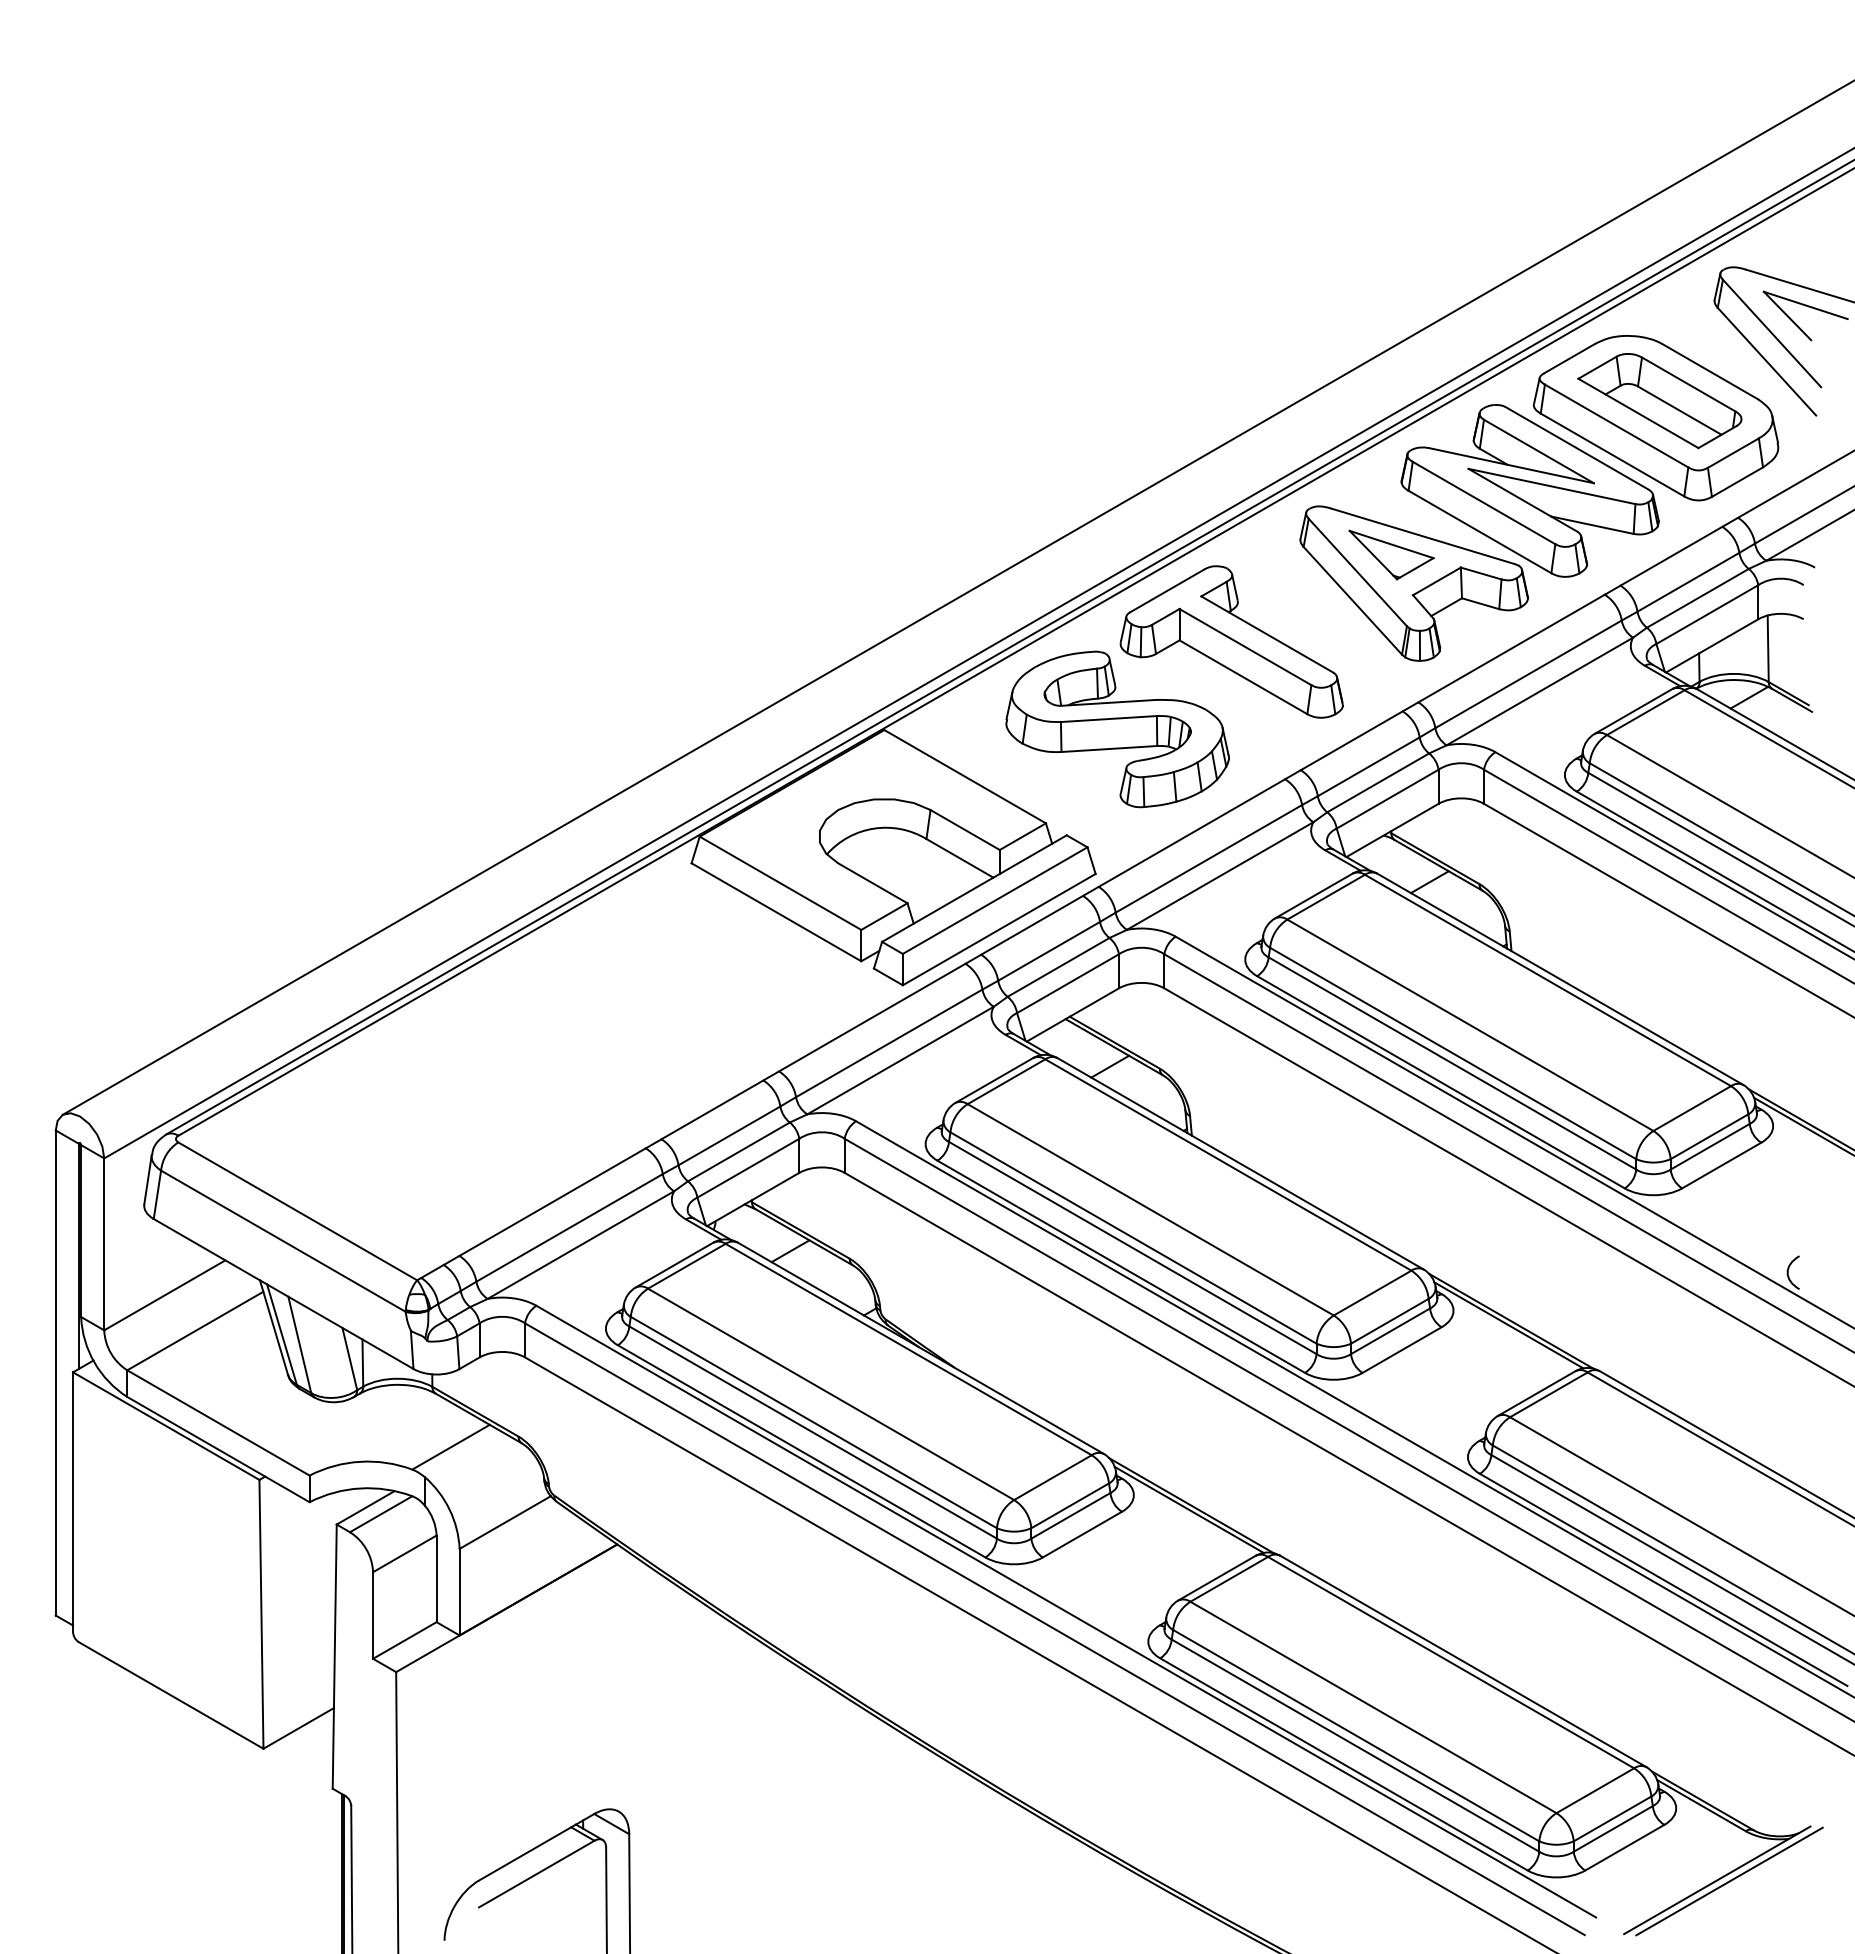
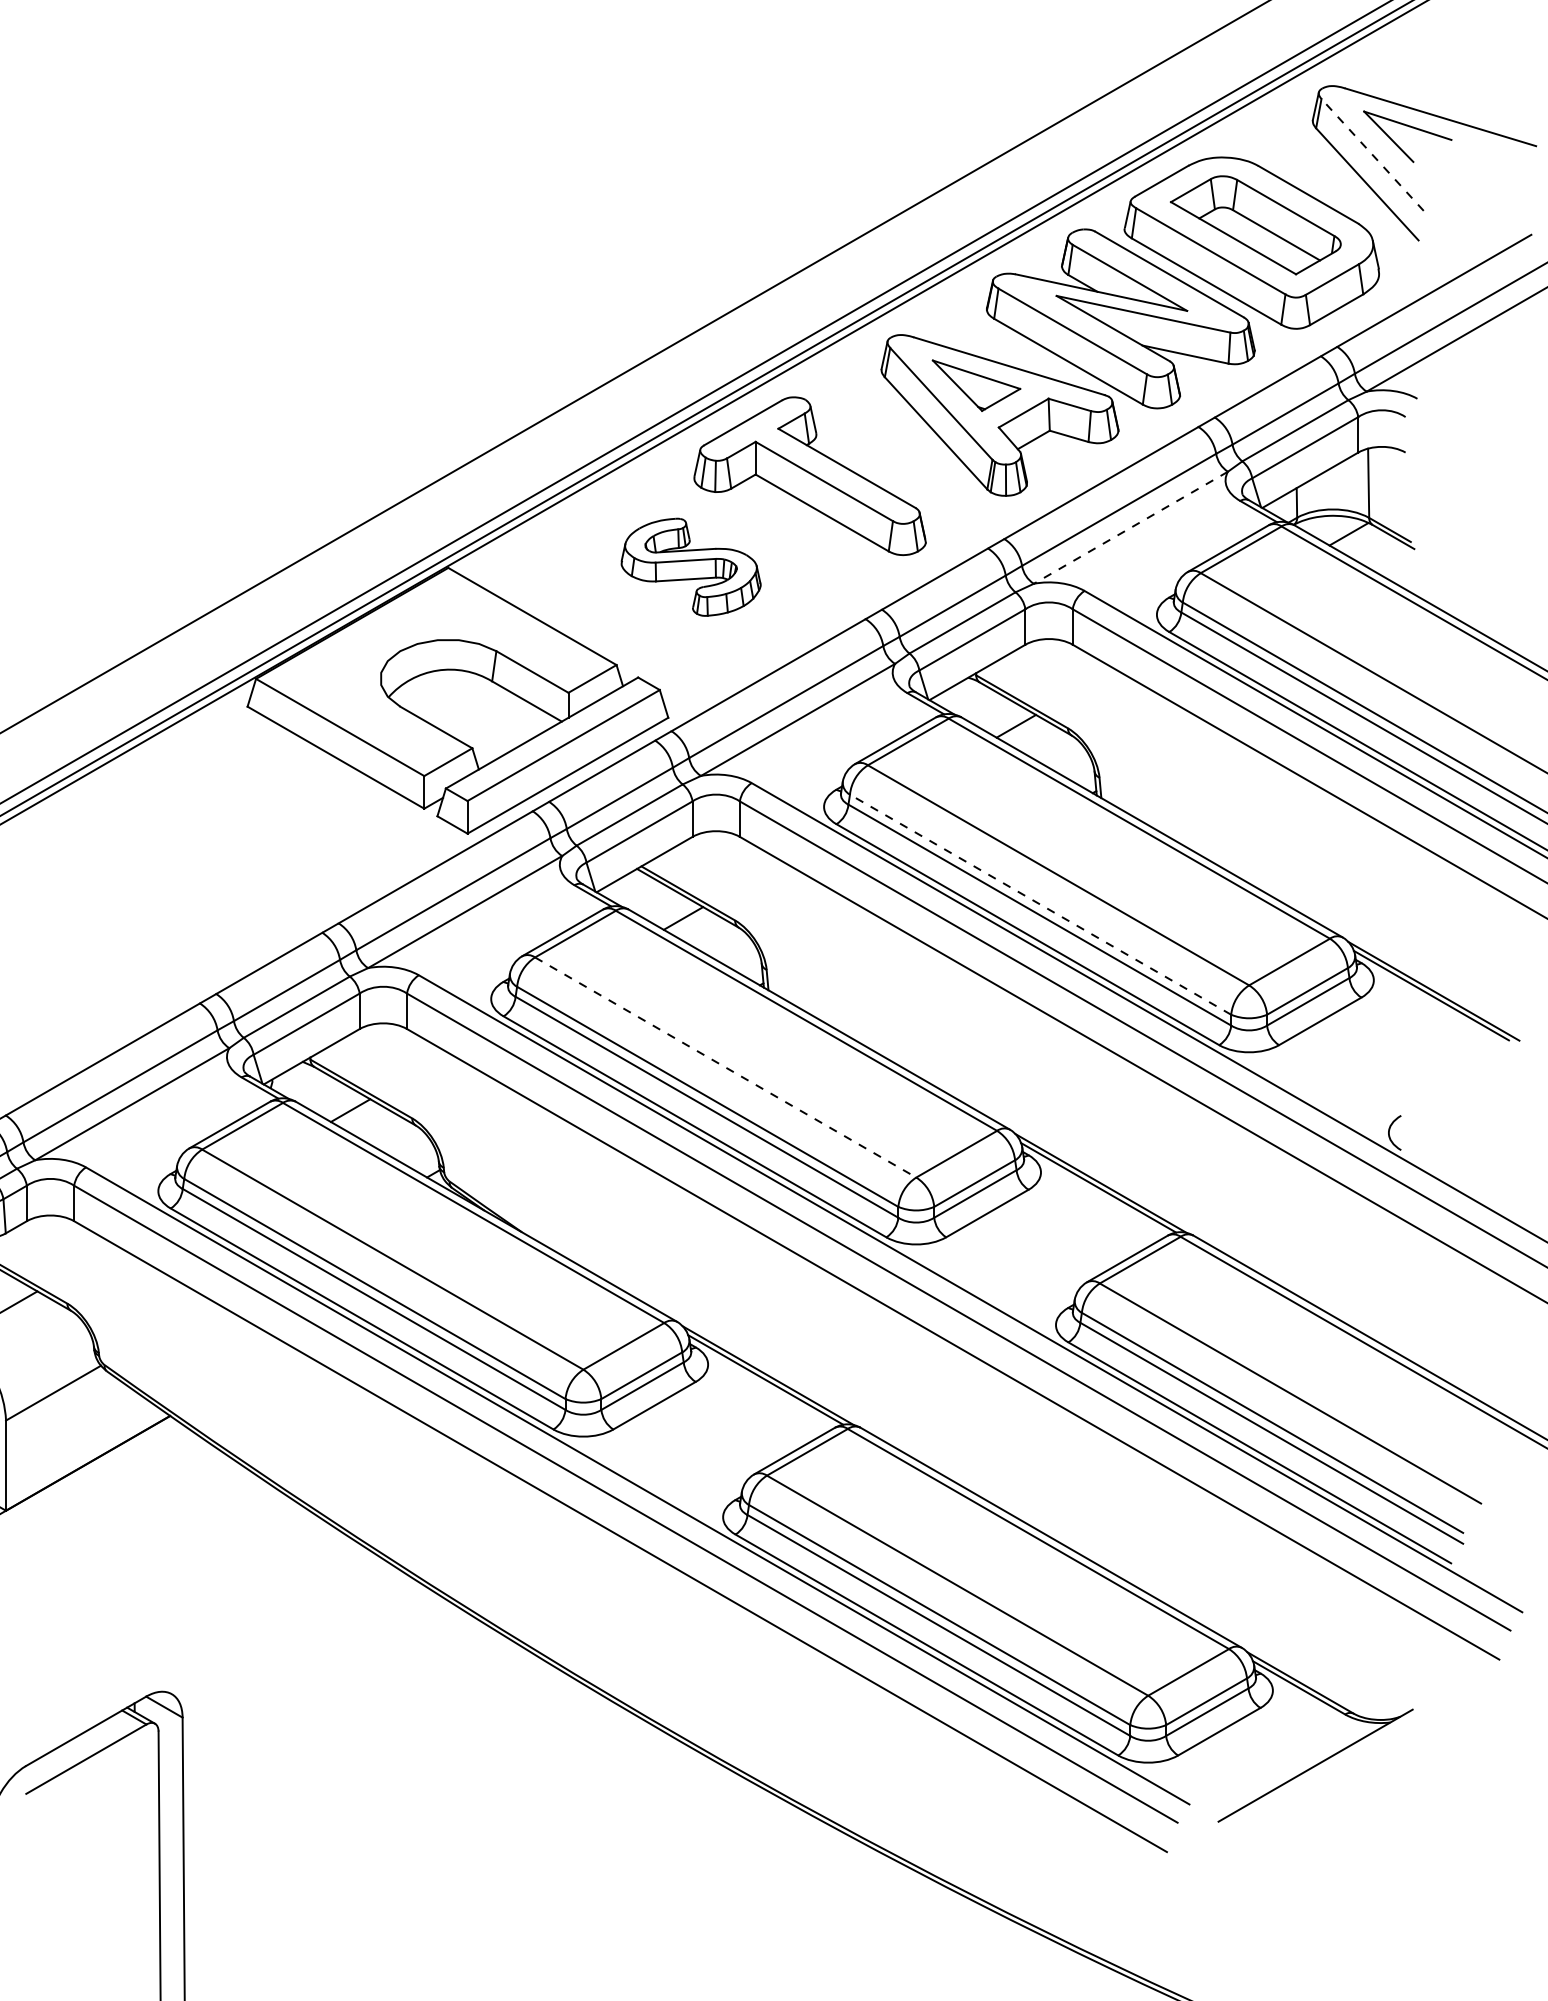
line: (1772, 333) -> (1373, 154), solid -> dashed
line: (1539, 691) -> (1130, 527), solid -> dashed
part: (1117, 729) -> (691, 567), size x0.6
line: (1452, 1053) -> (1039, 904), solid -> dashed
line: (1151, 1210) -> (726, 1068), solid -> dashed
line: (1729, 1881) -> (1328, 1766), removed

